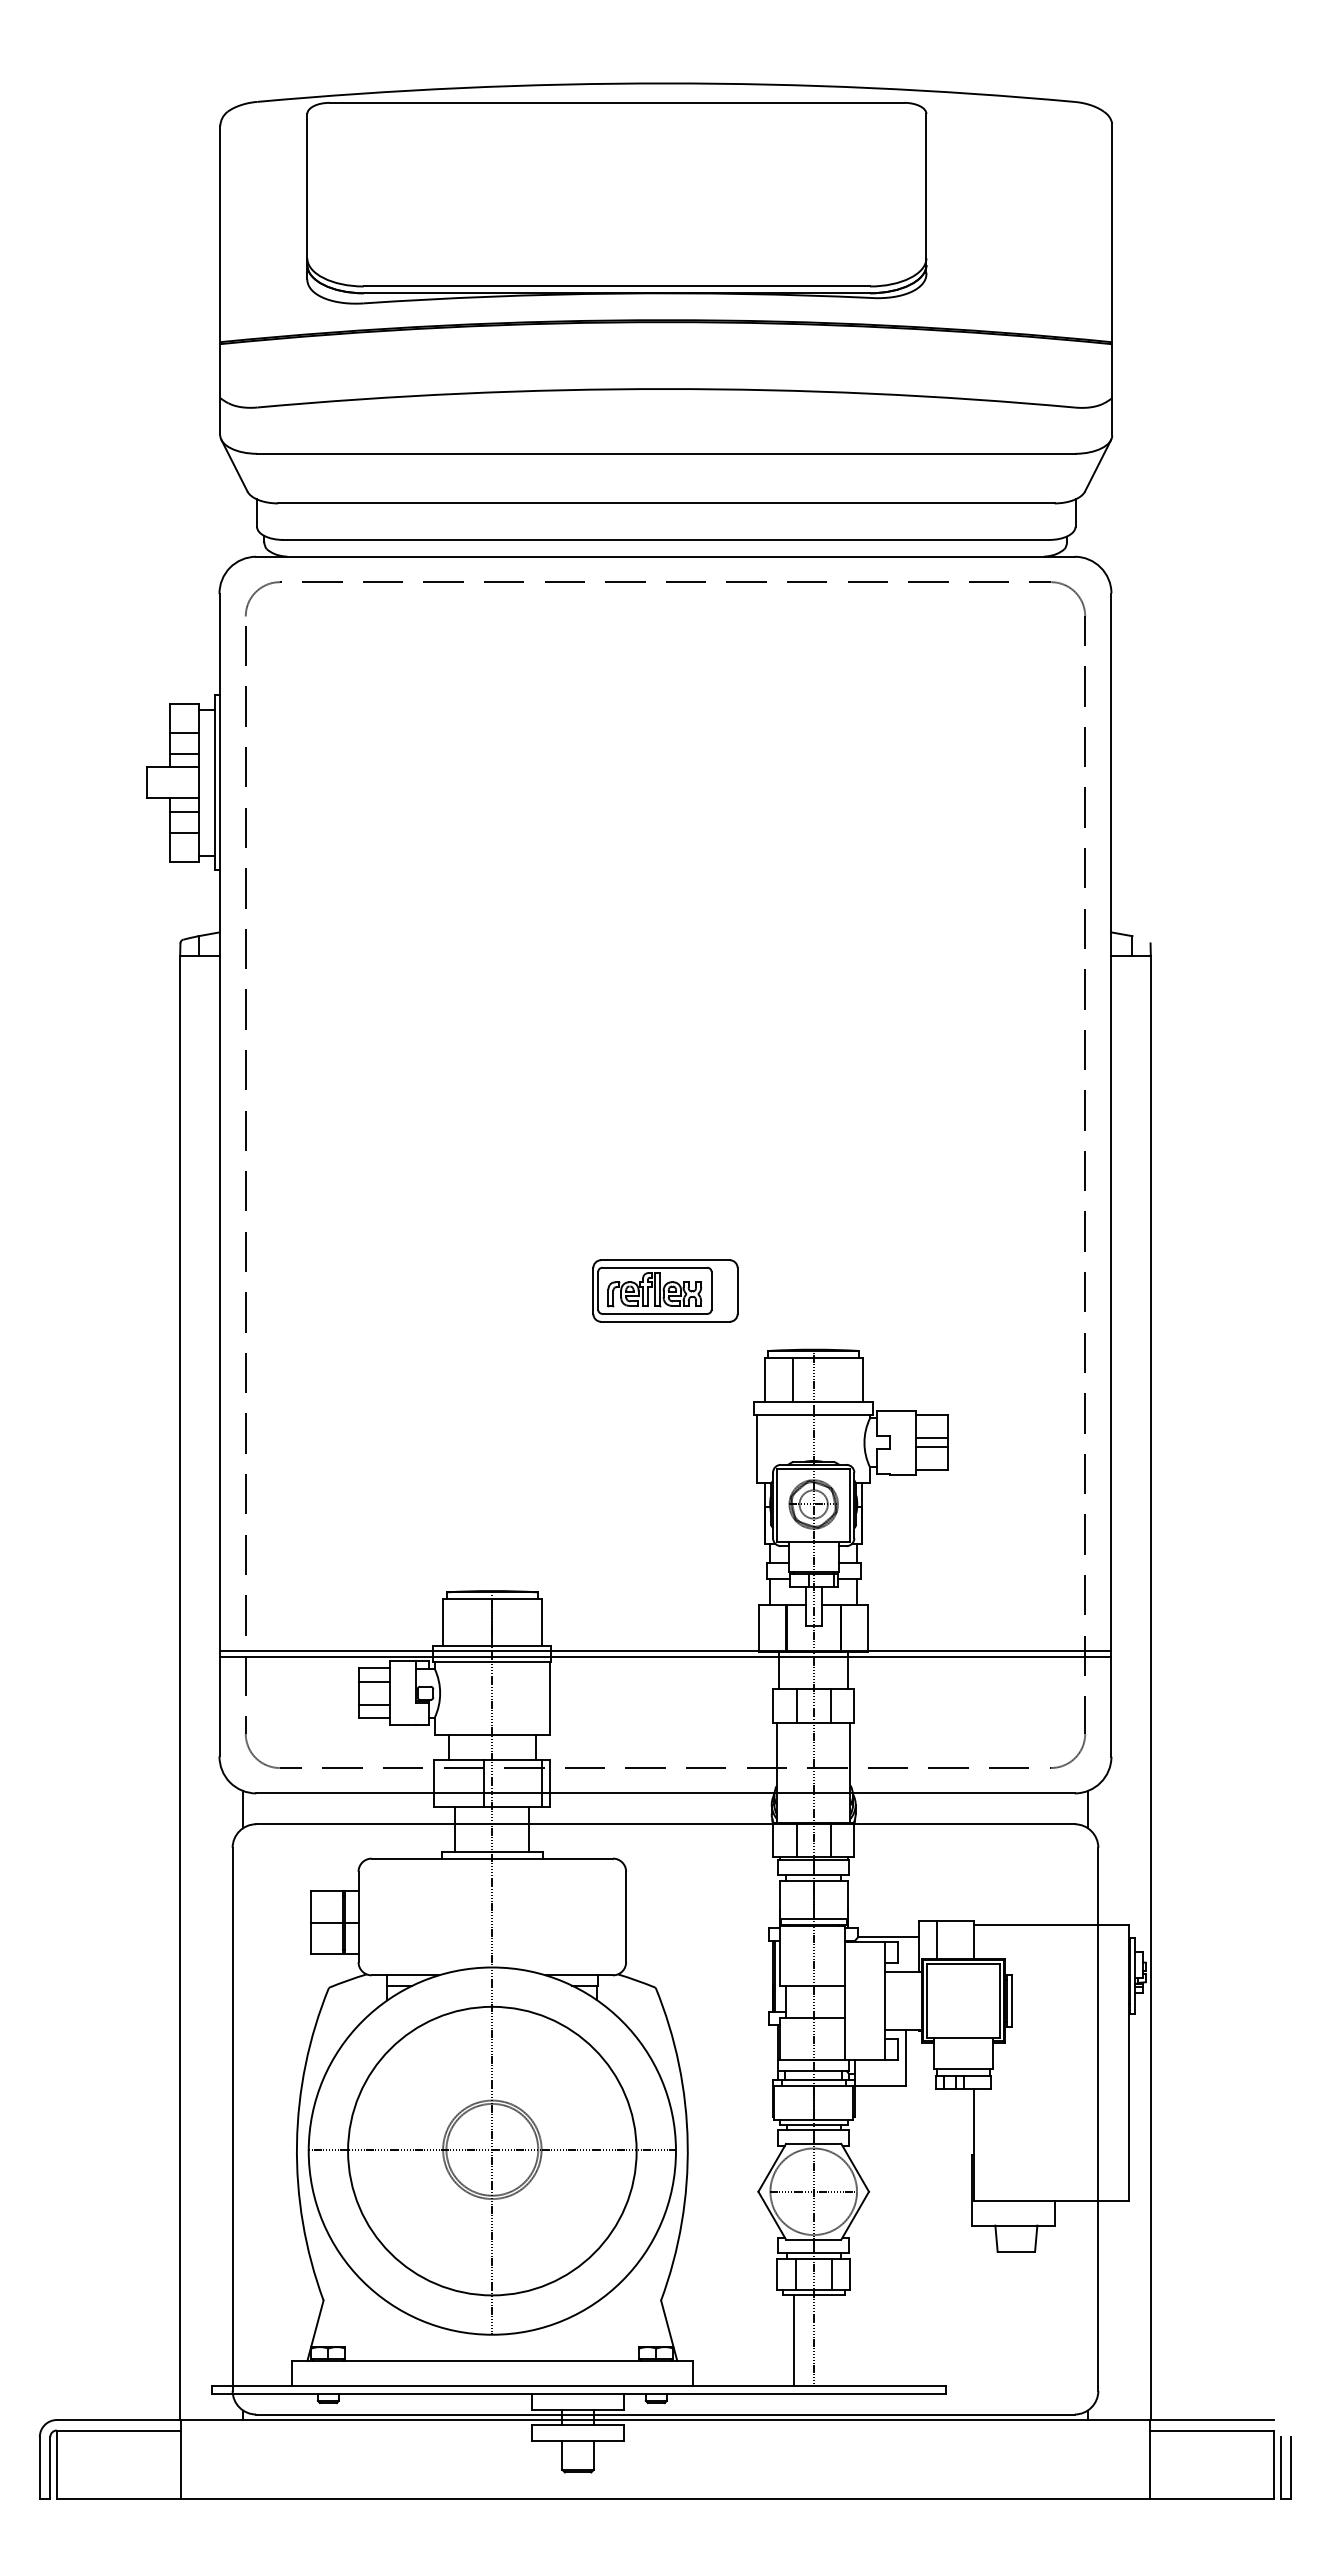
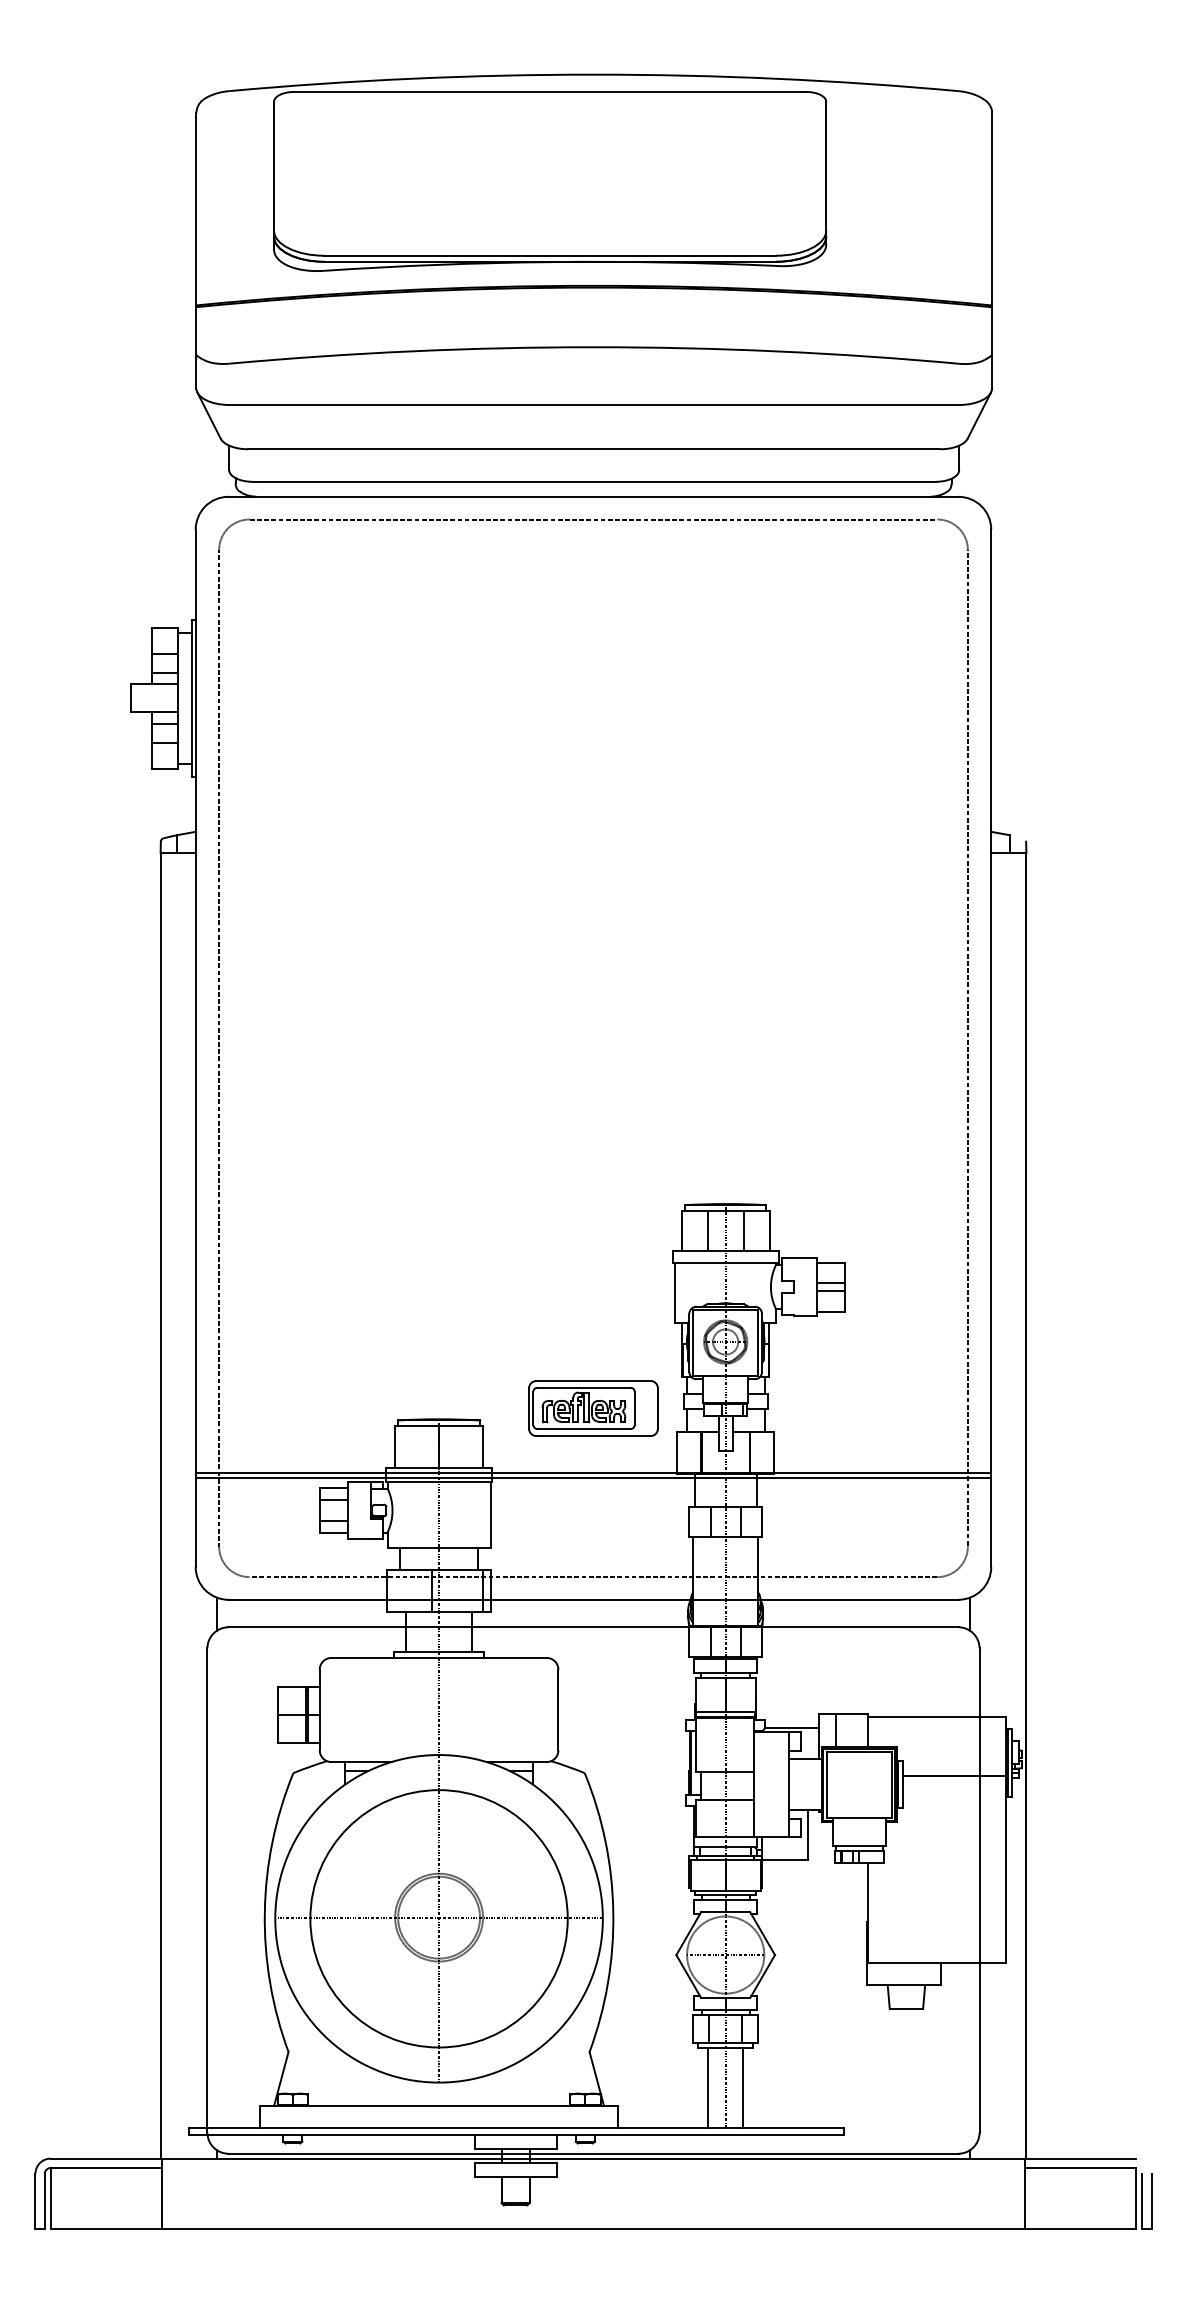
part: (665, 1290) -> (593, 1408), moved
line: (834, 1379) -> (744, 1230), added
line: (1070, 1990) -> (954, 1775), added
line: (833, 2340) -> (743, 2087), added

